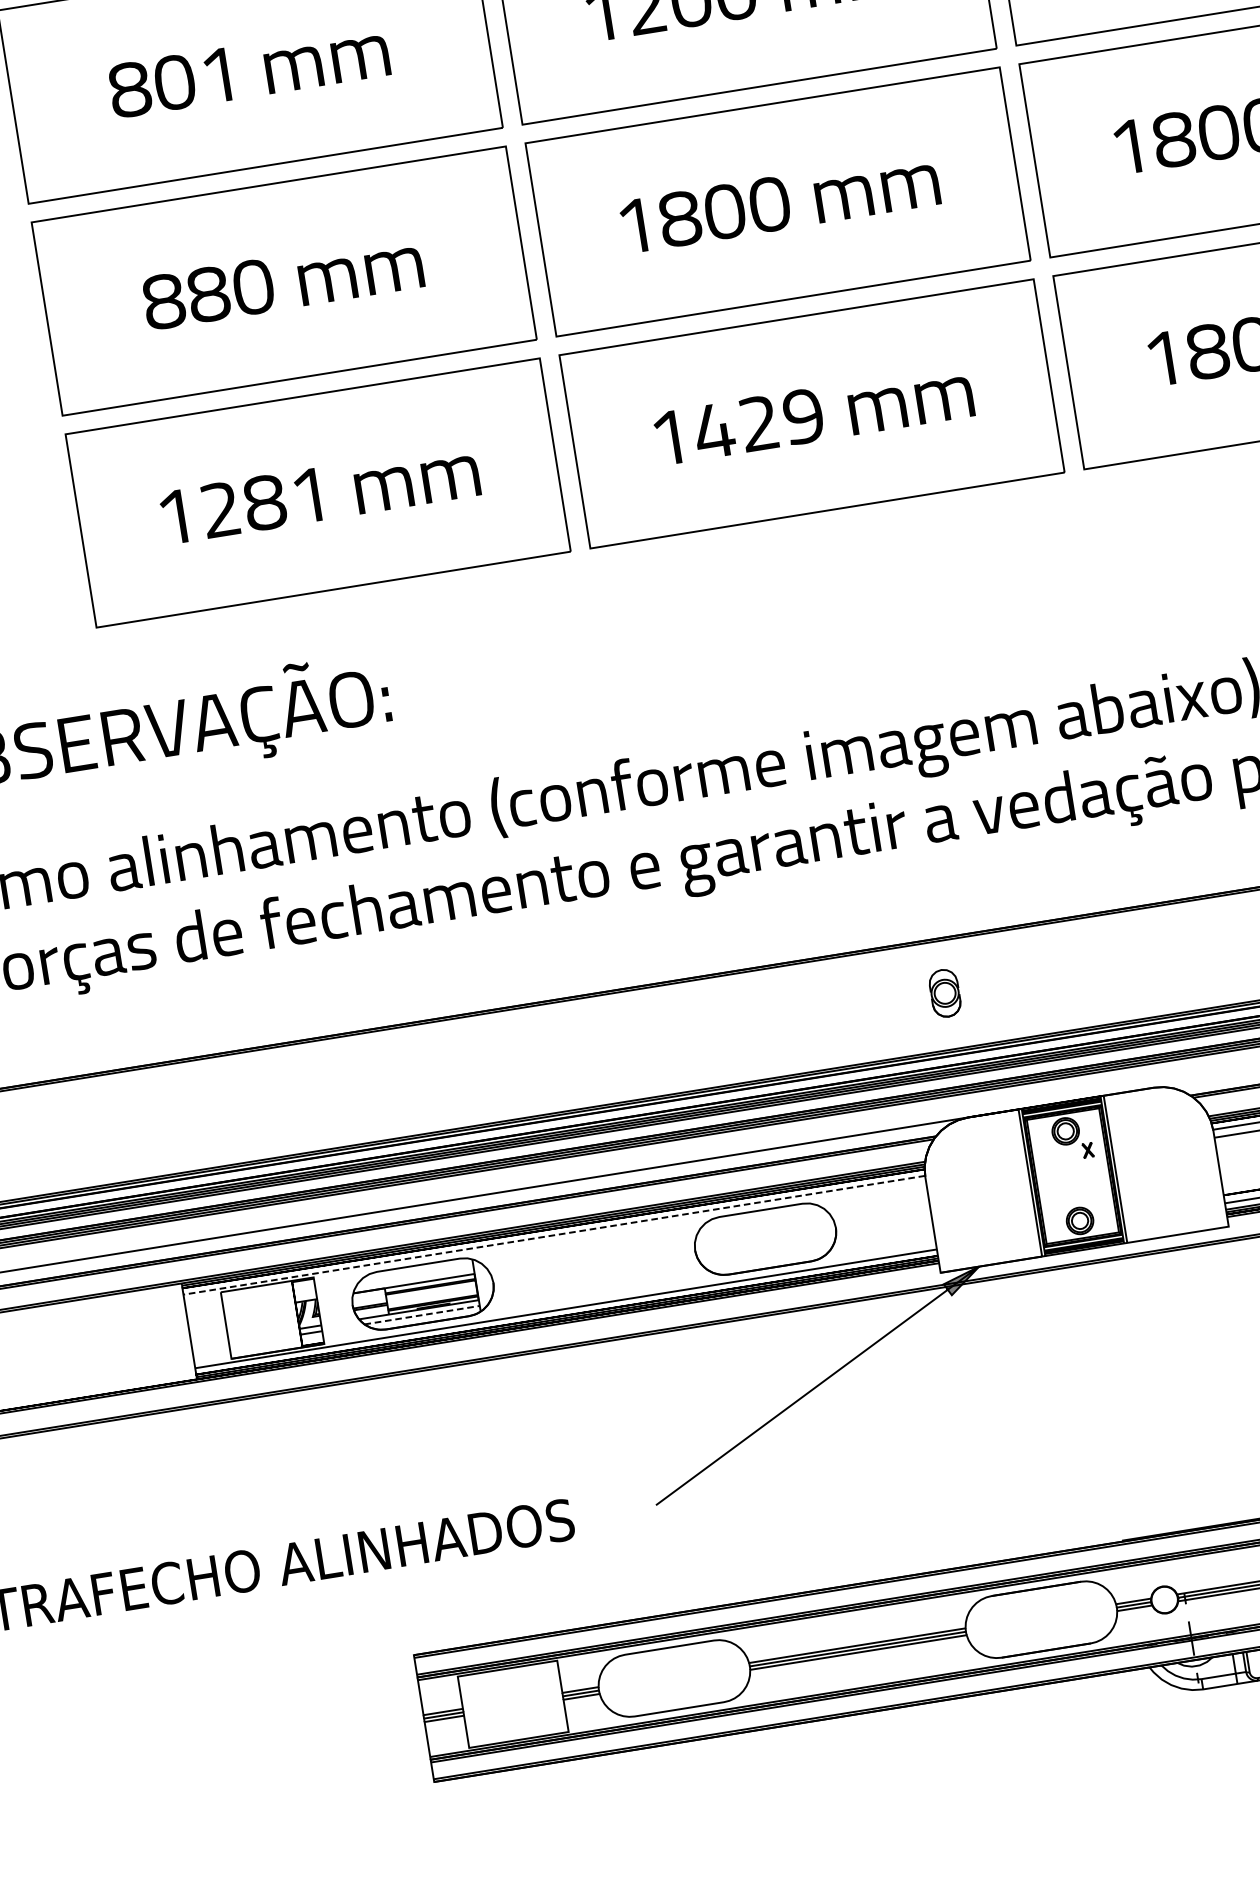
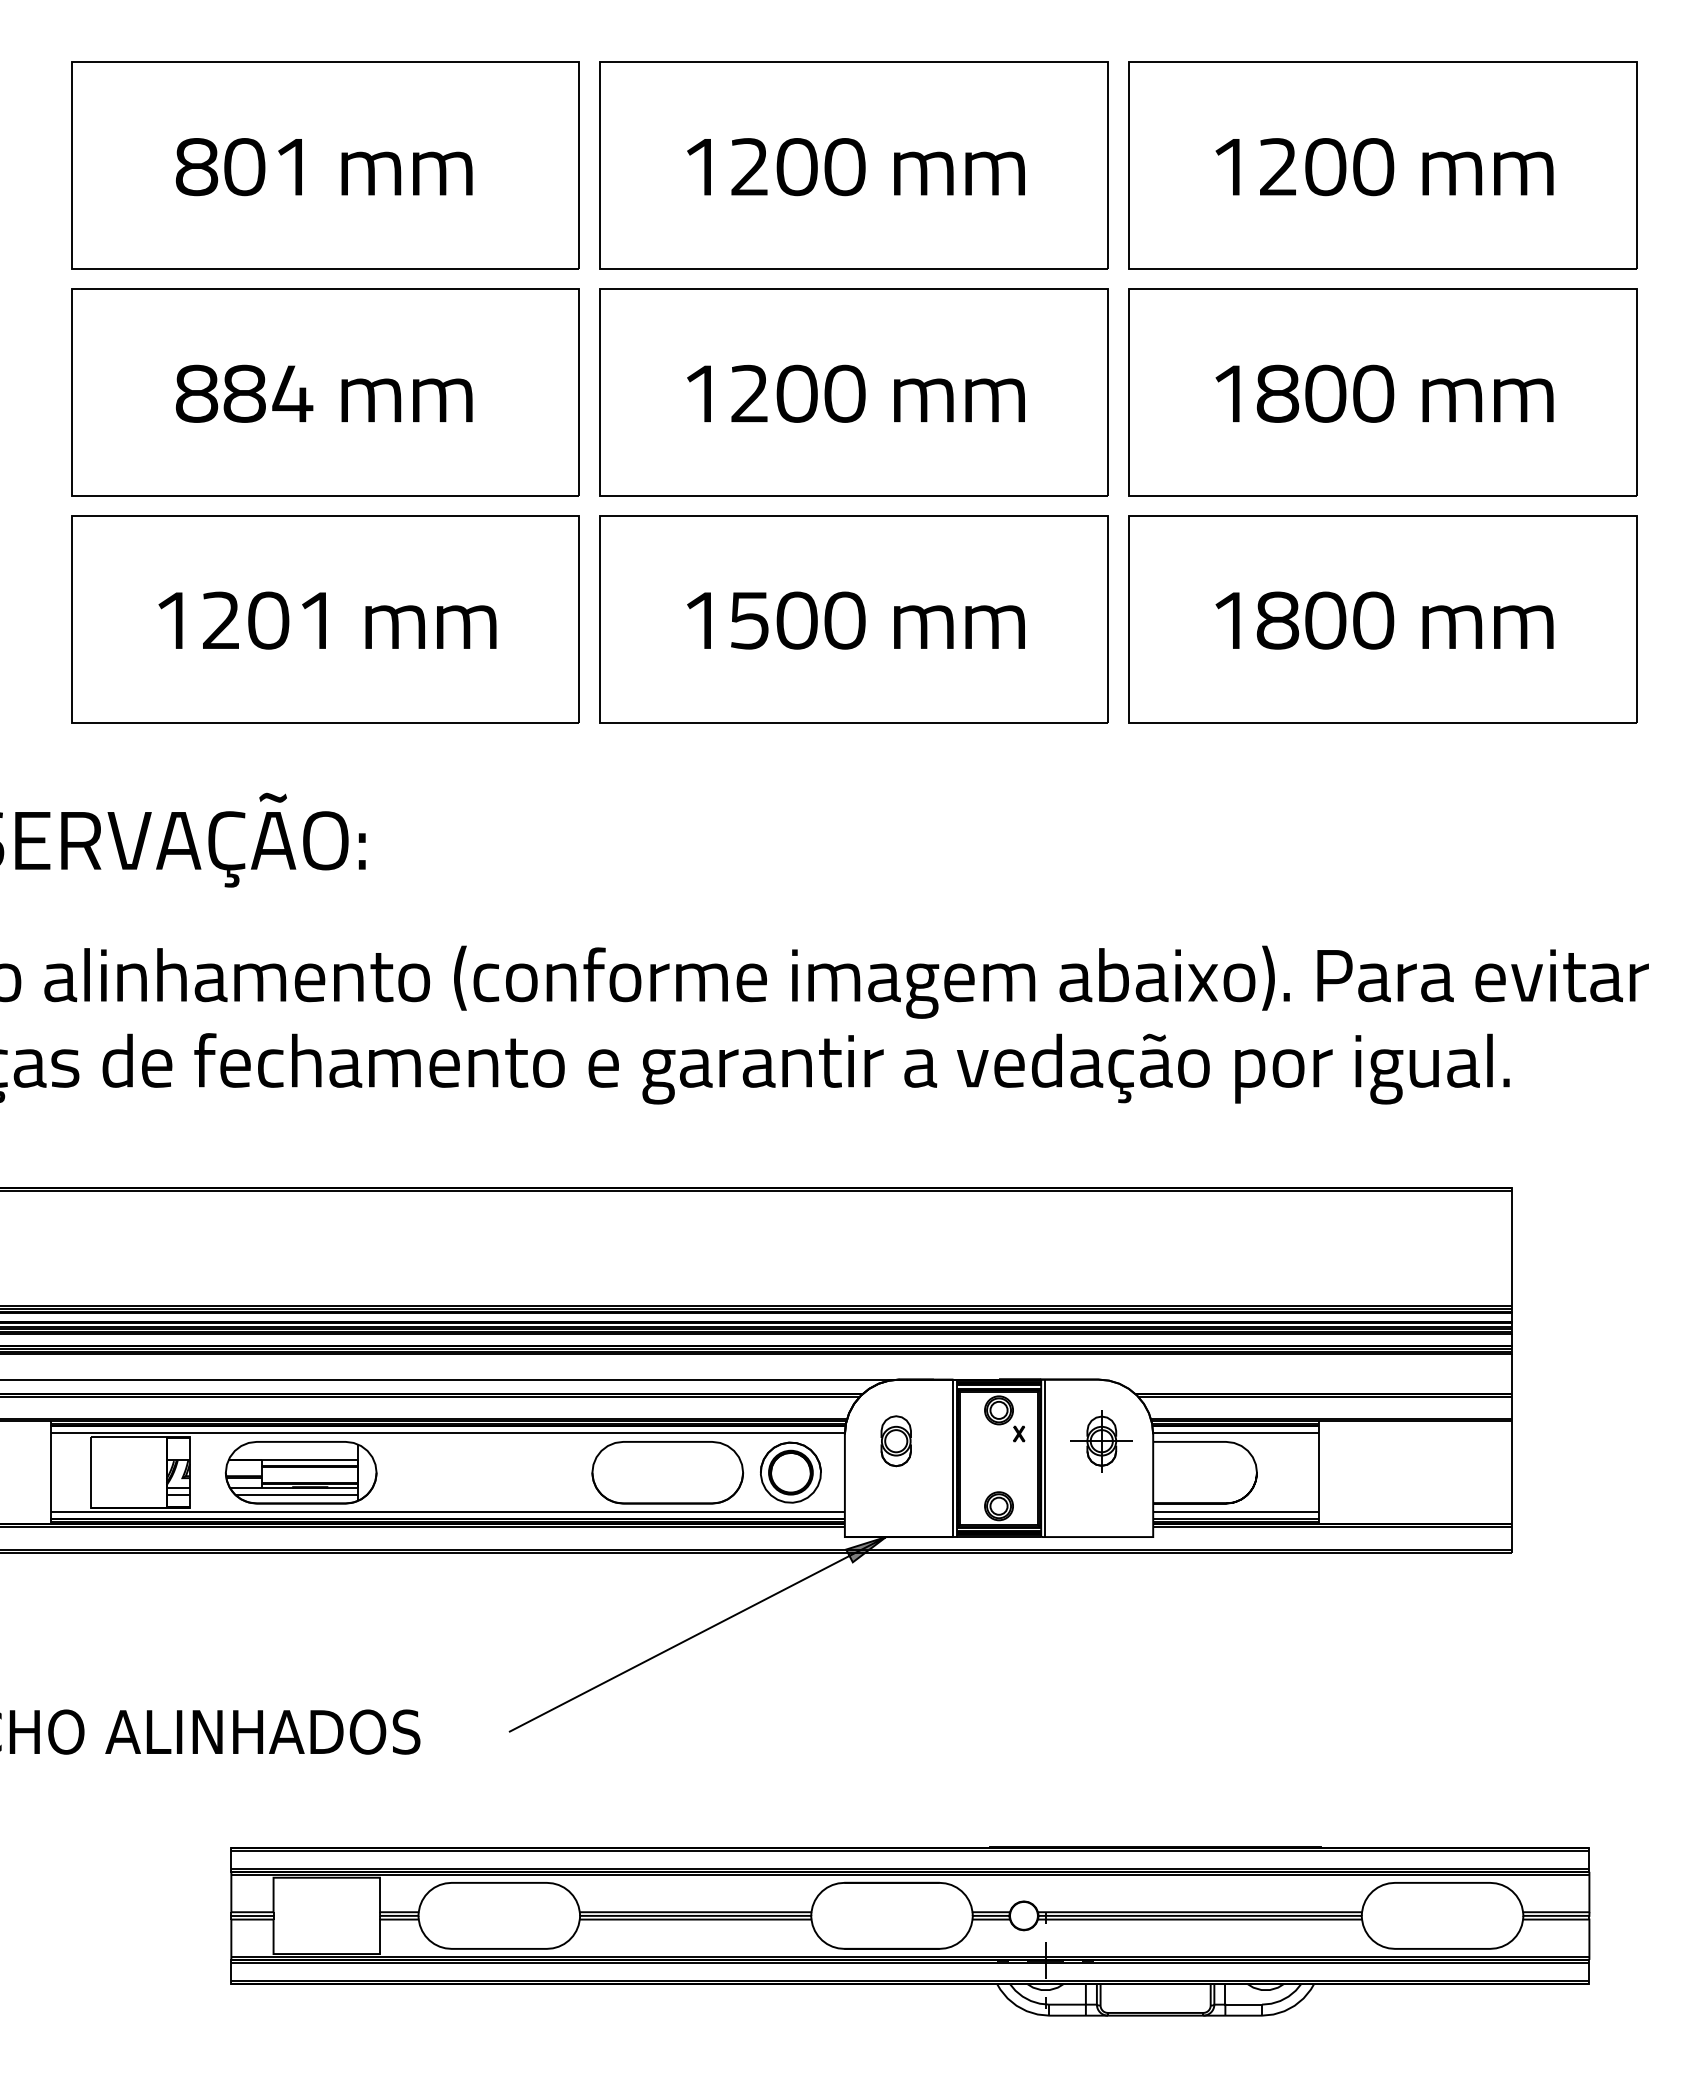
text: (680, 218) -> (749, 393), 1800 -> 1200
text: (253, 286) -> (292, 393), 880 -> 884
text: (759, 423) -> (797, 620), 1429 -> 1500
text: (264, 502) -> (268, 620), 1281 -> 1201
part: (944, 993) -> (895, 1441), moved
part: (1166, 1145) -> (1101, 1441), added
part: (880, 1220) -> (790, 1472), added
line: (554, 1235) -> (448, 1433), dashed -> solid
line: (421, 1315) -> (296, 1494), dashed -> solid

